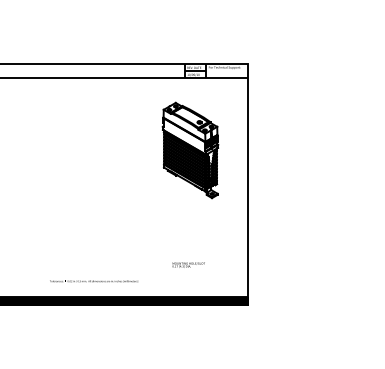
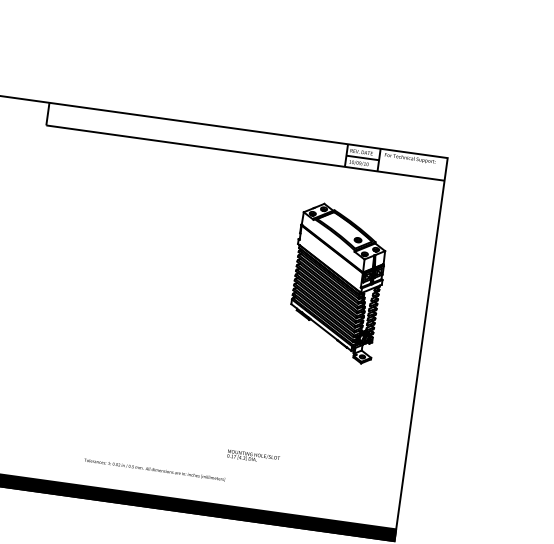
text: (188, 264) -> (253, 456), moved

